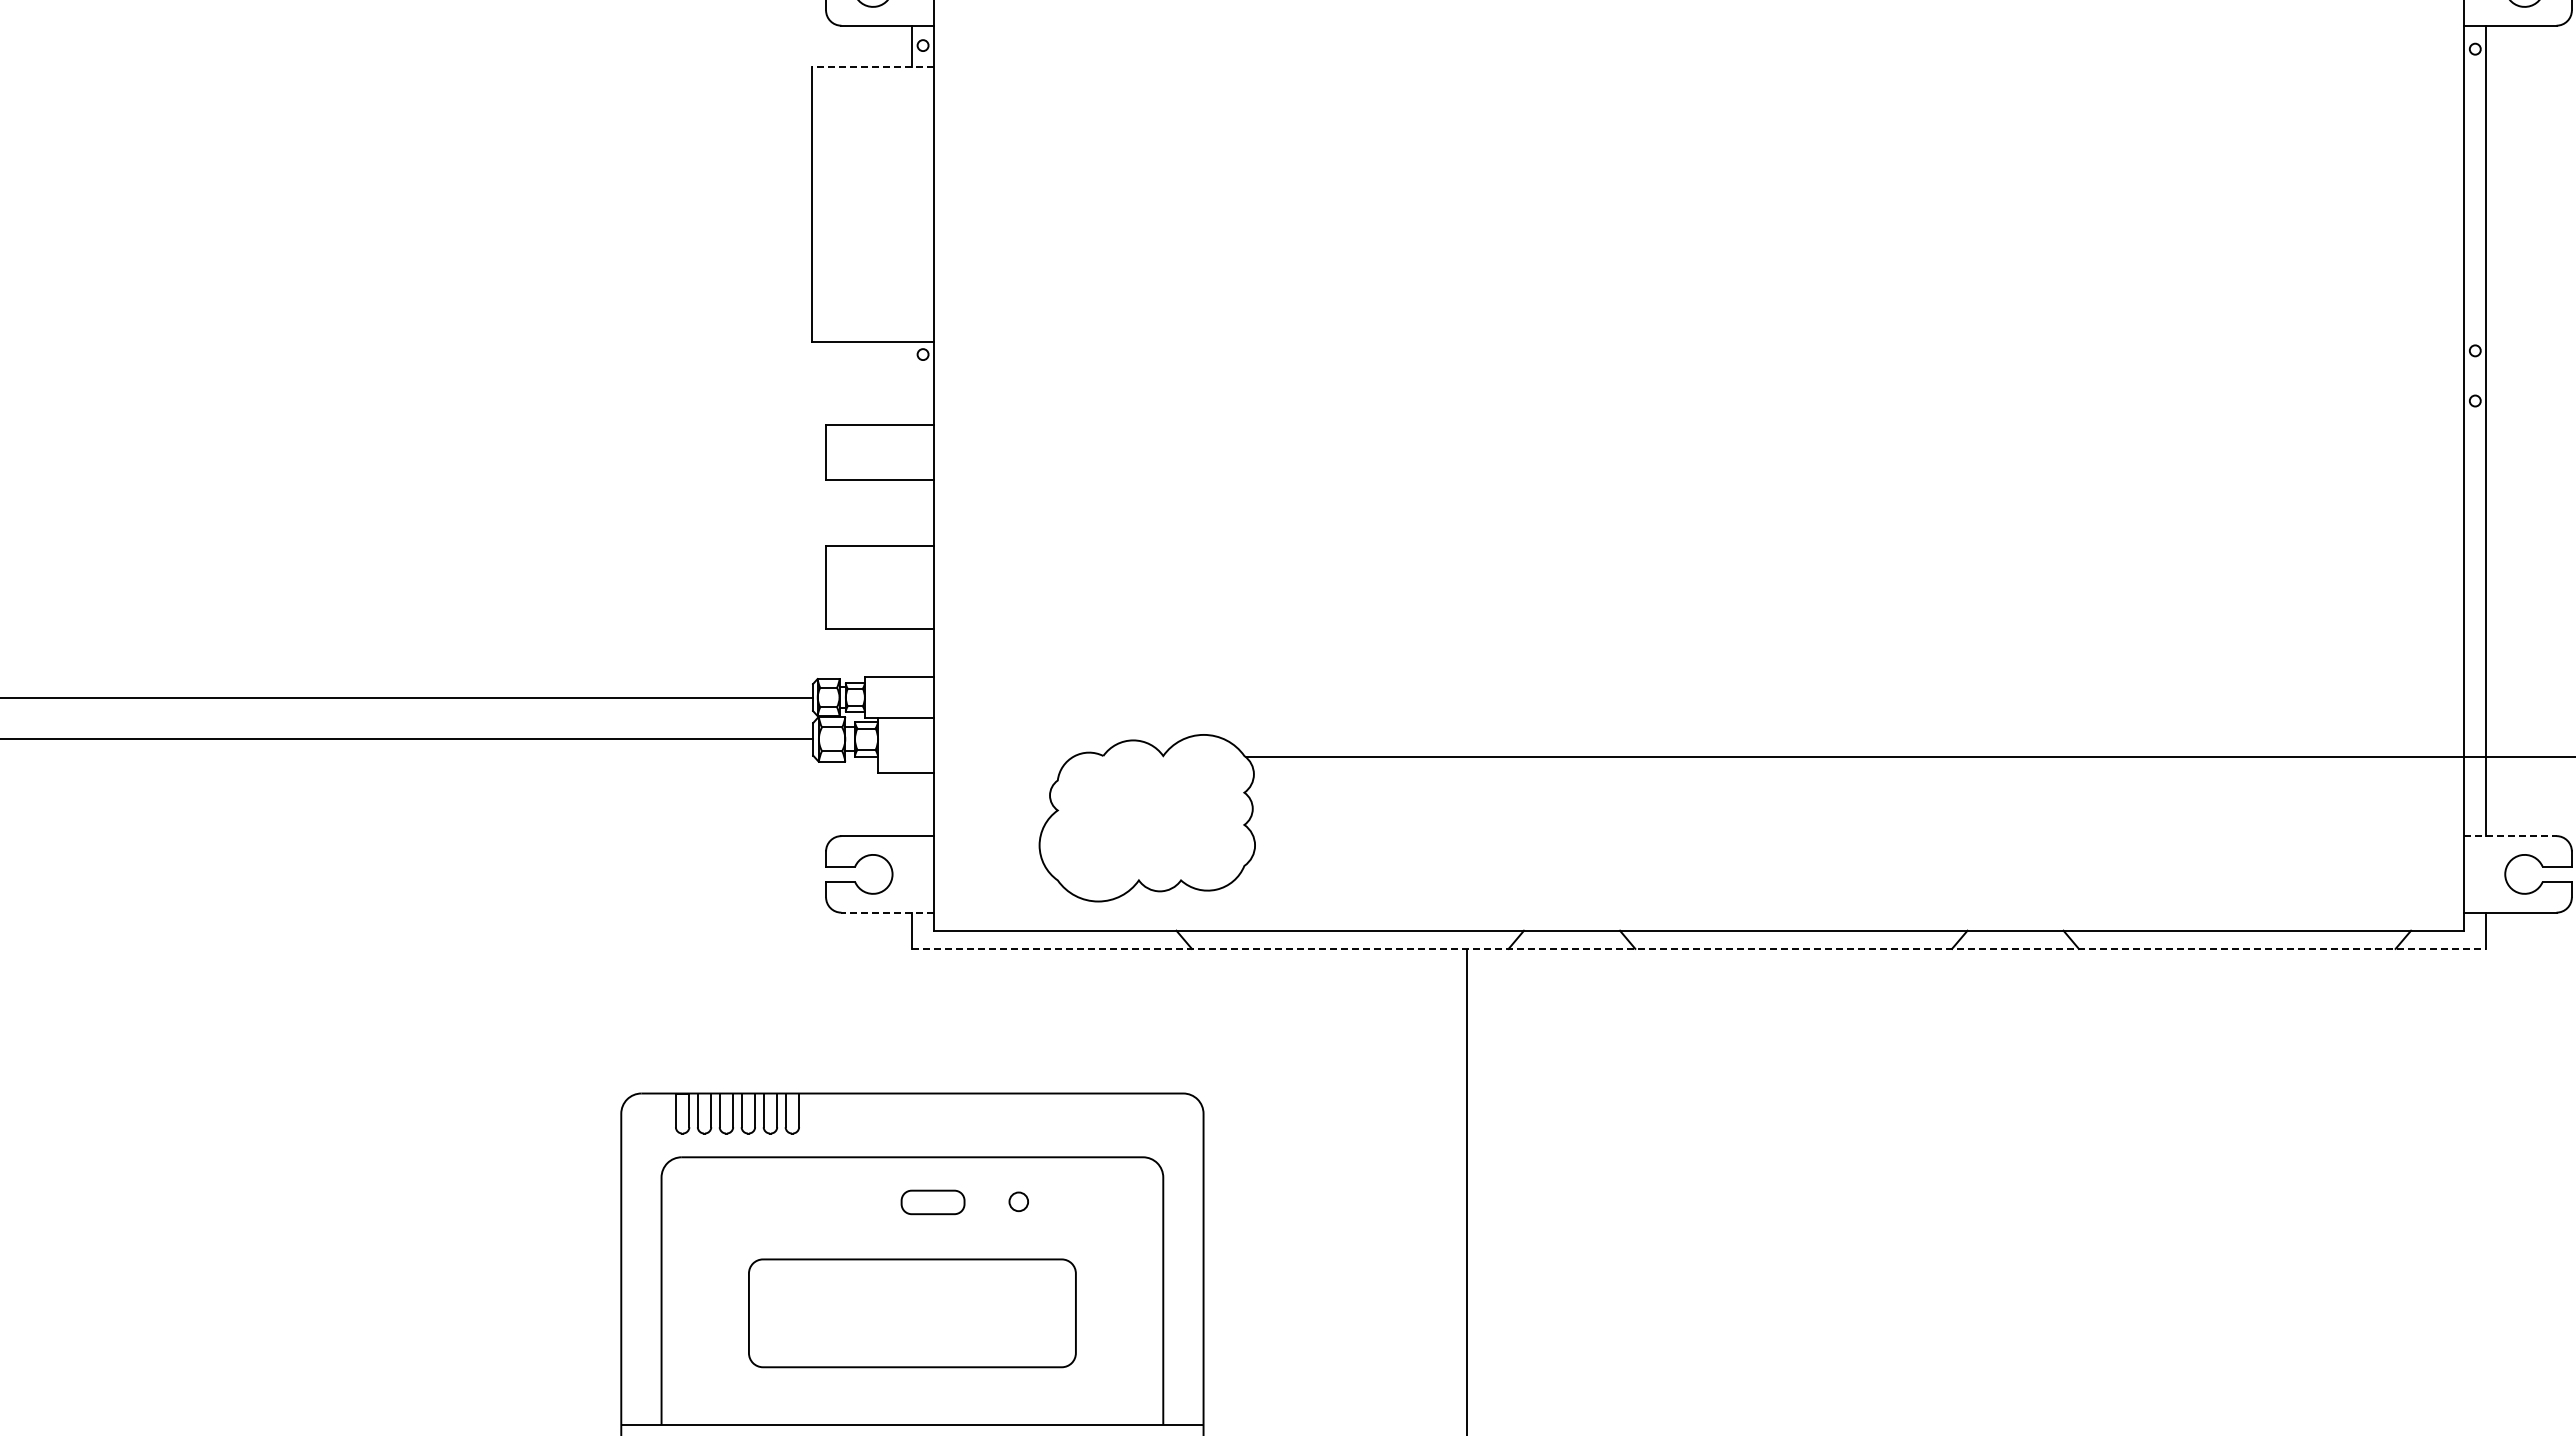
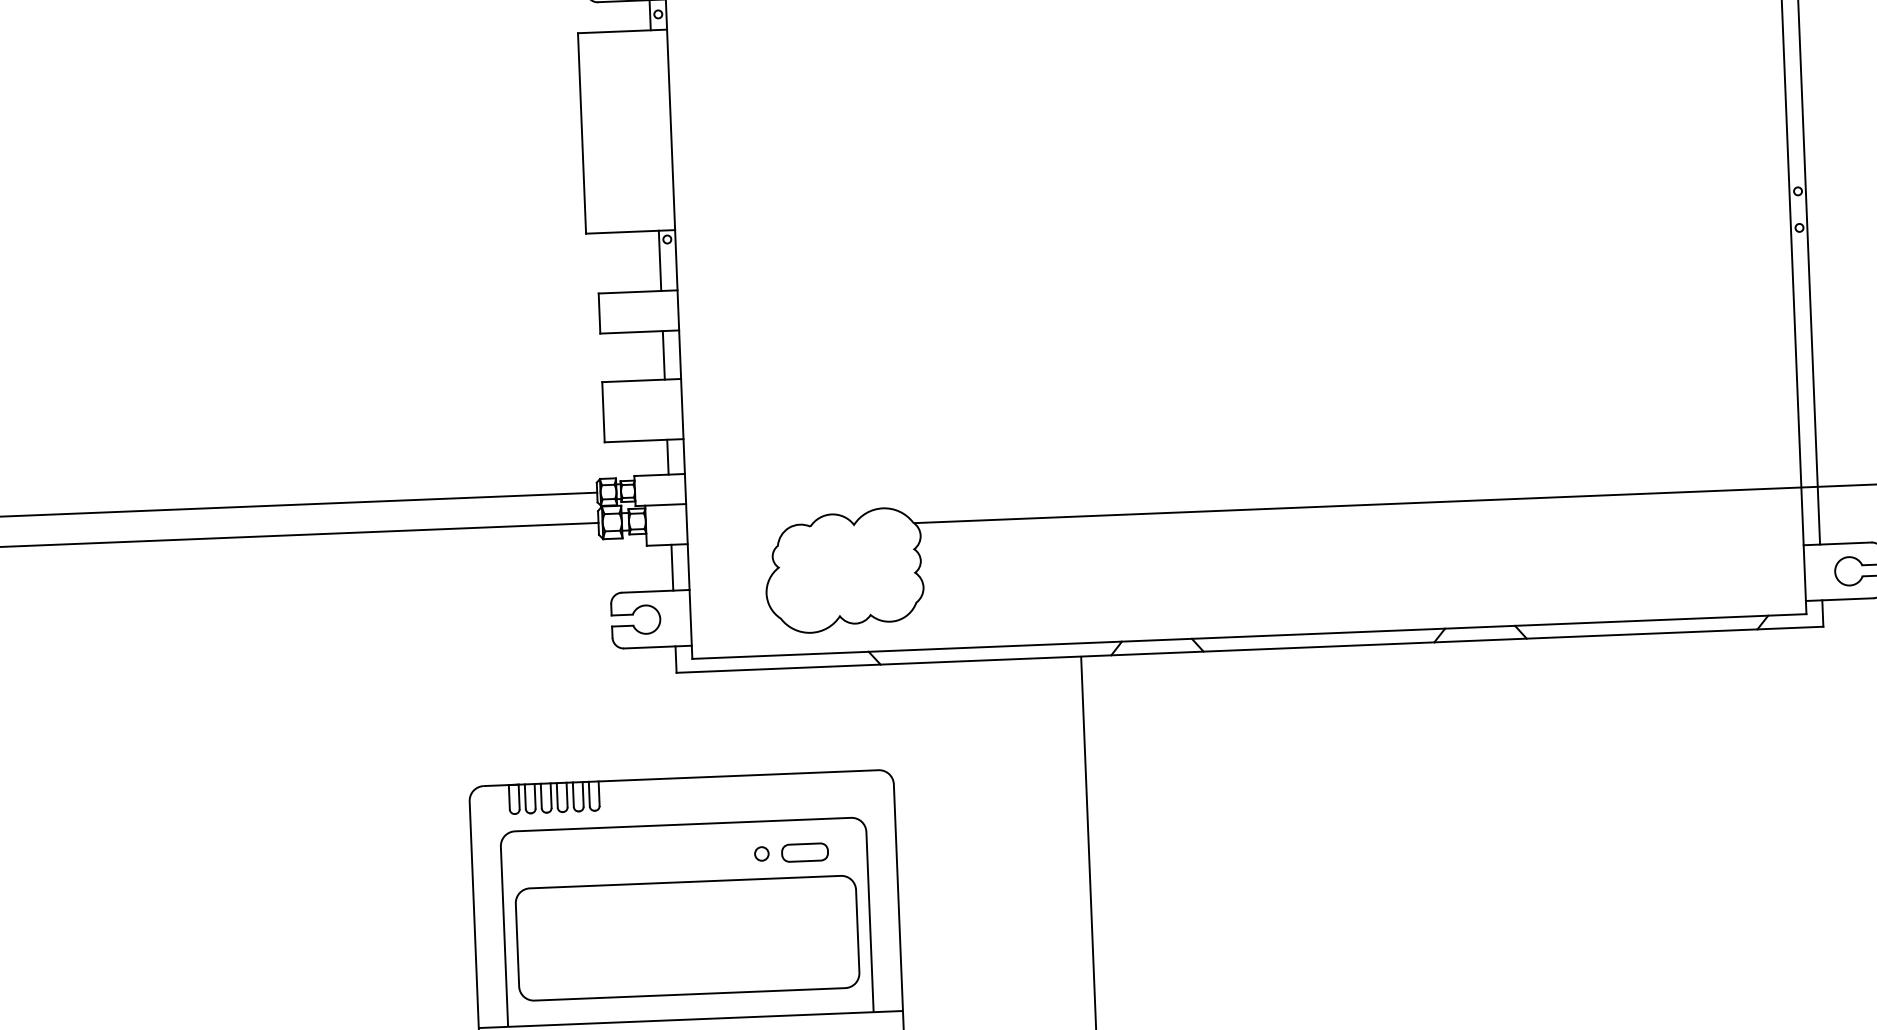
line: (872, 66) -> (622, 31), dashed -> solid
line: (911, 383) -> (659, 260), added
line: (911, 512) -> (663, 354), added
line: (911, 652) -> (667, 456), added
line: (911, 804) -> (672, 567), added
line: (2510, 836) -> (1837, 544), dashed -> solid
line: (887, 912) -> (657, 646), dashed -> solid
line: (1699, 948) -> (1250, 649), dashed -> solid
part: (932, 1202) -> (804, 852), moved
part: (912, 1313) -> (687, 938), size x1.43

